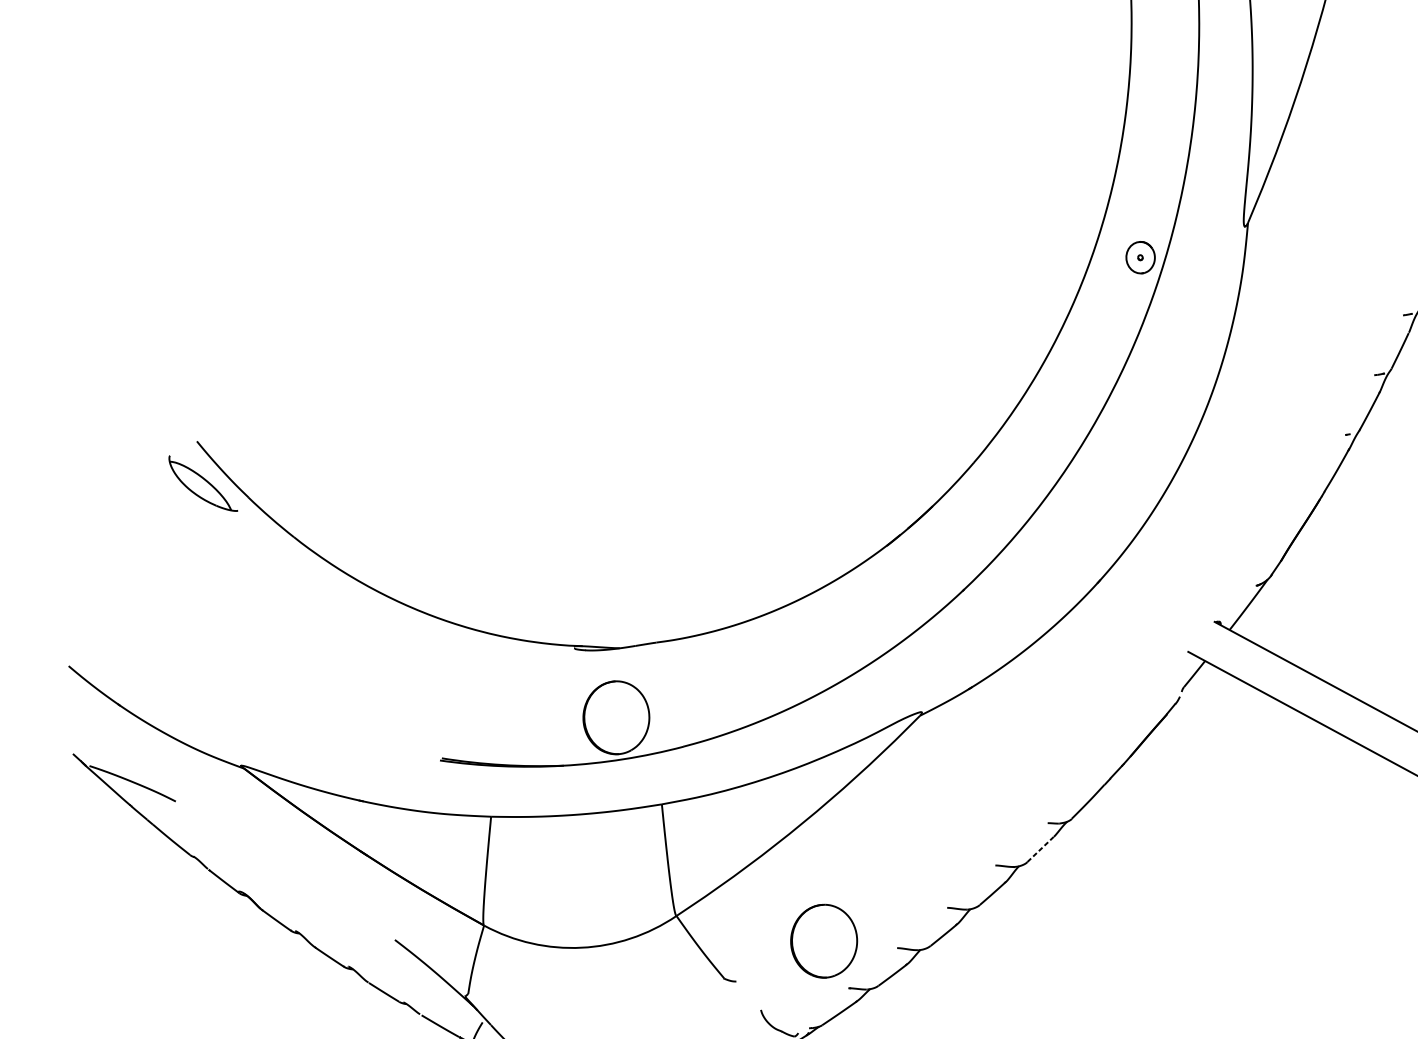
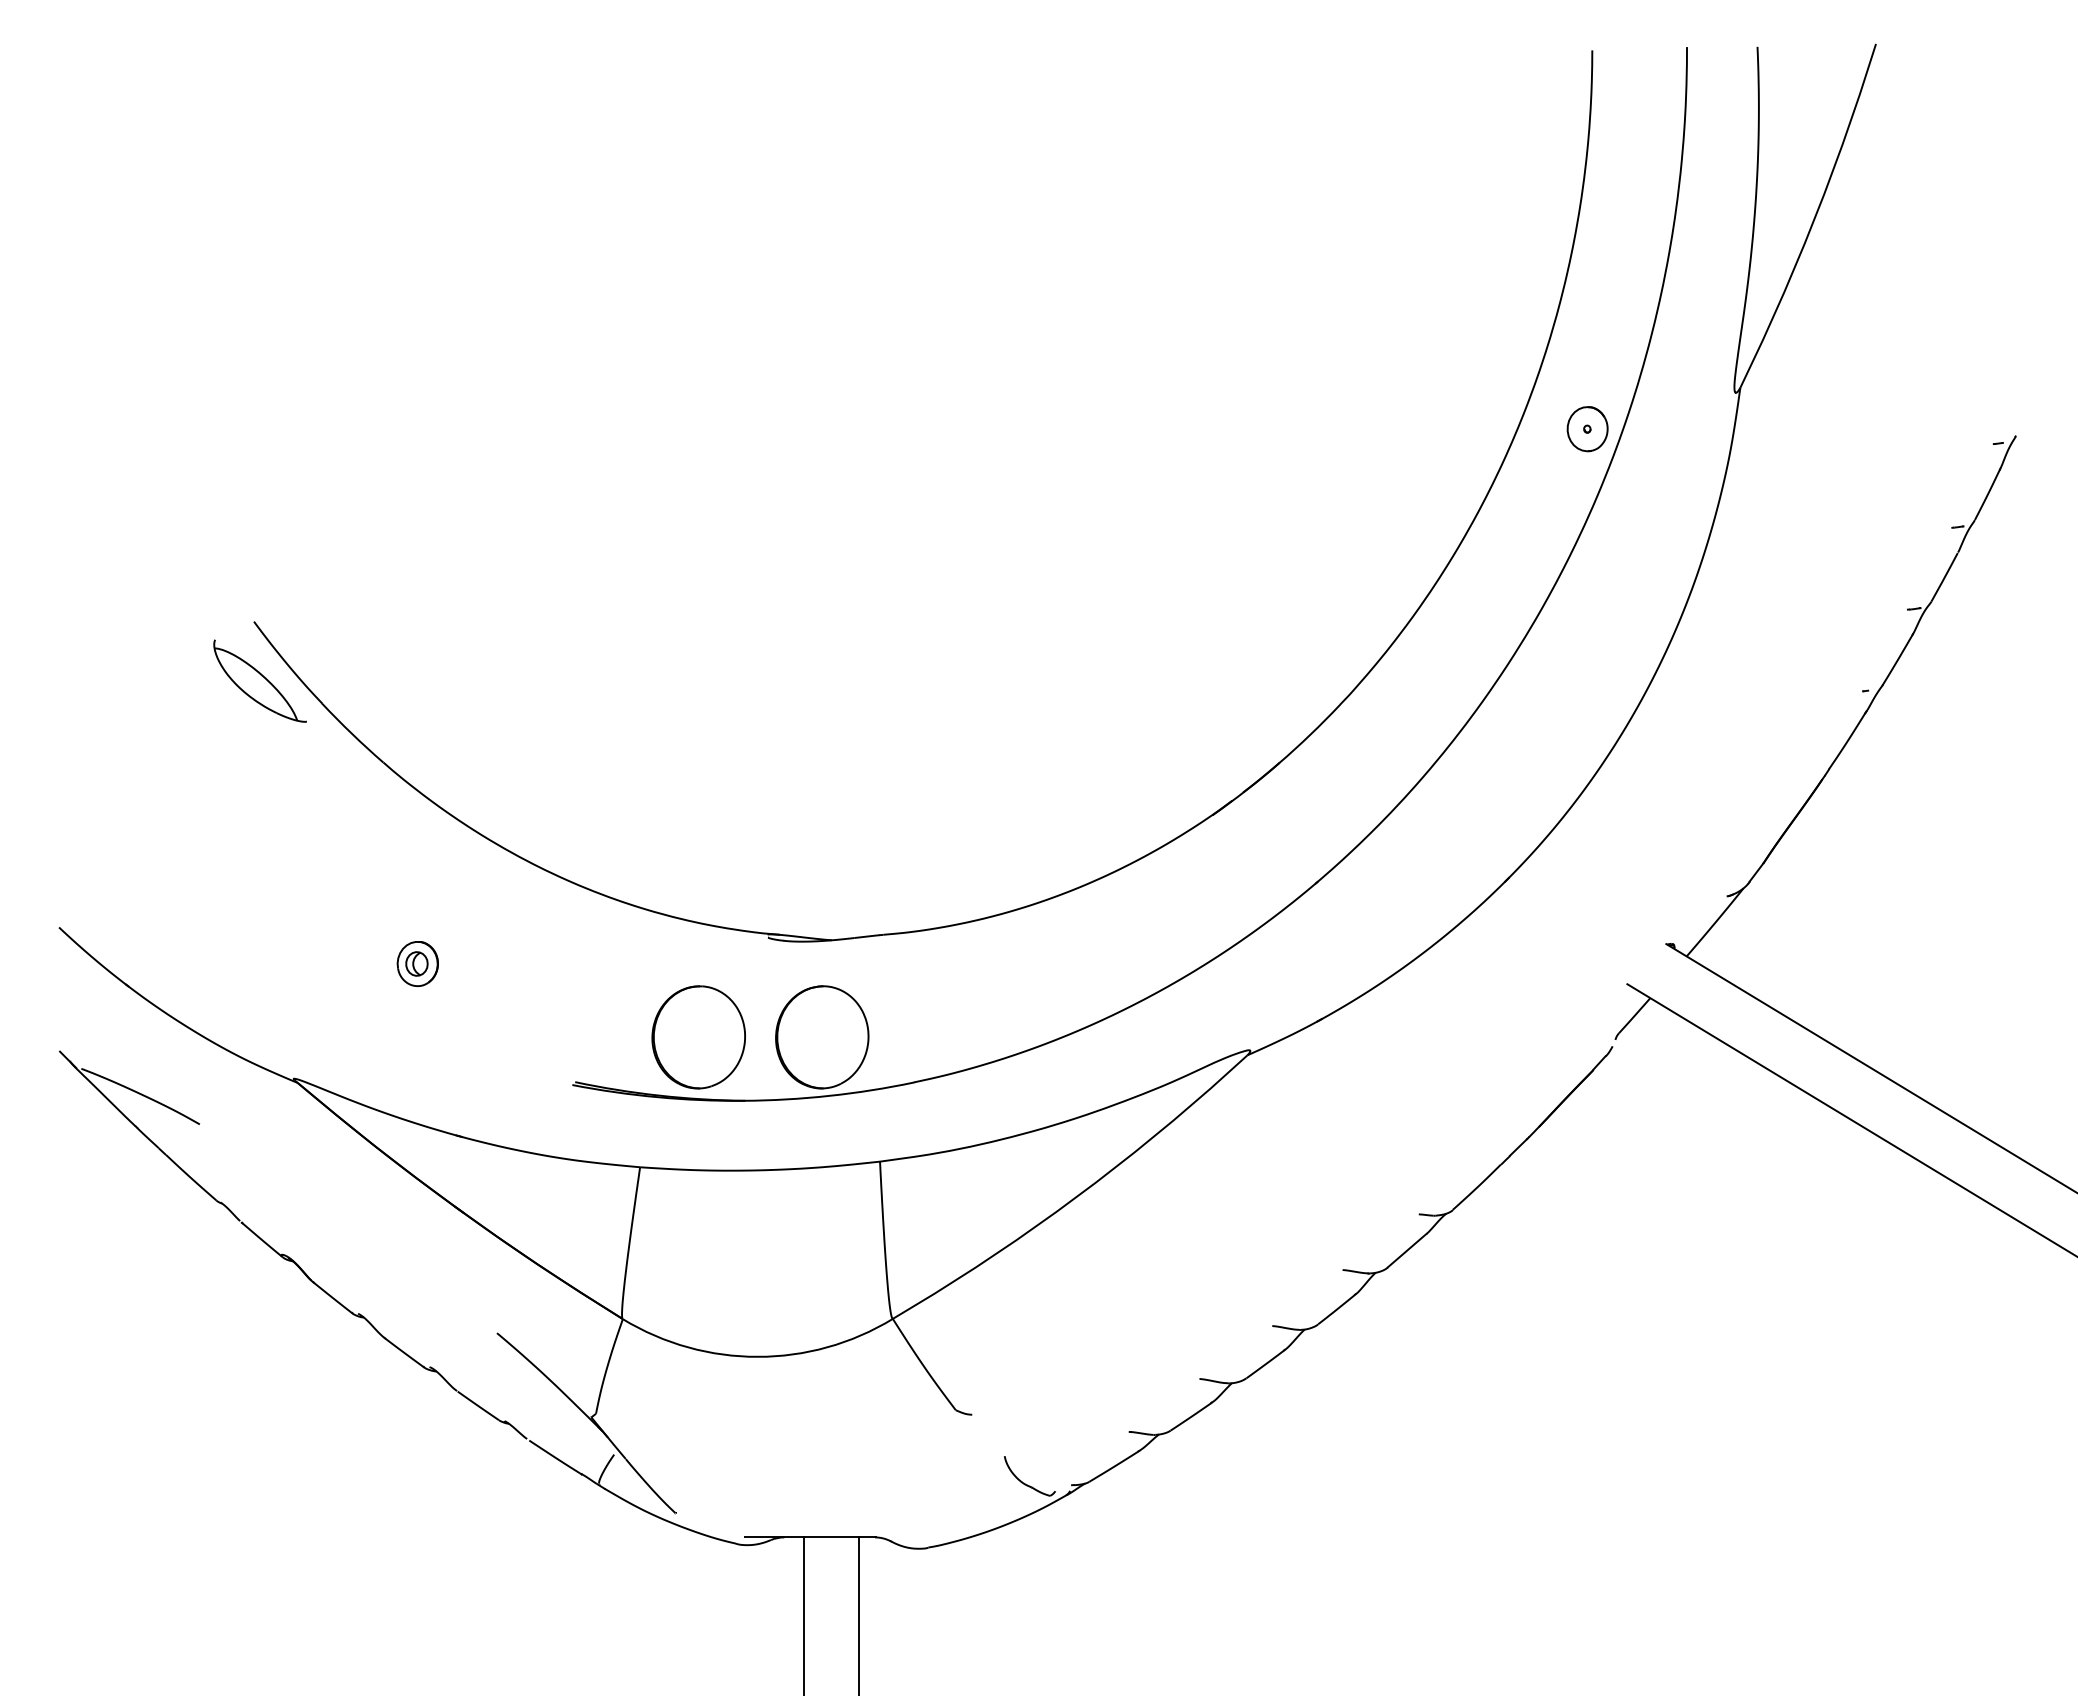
part: (325, 679) -> (417, 963), added
line: (1040, 849) -> (1407, 1250), dashed -> solid
part: (823, 941) -> (698, 1037), moved

